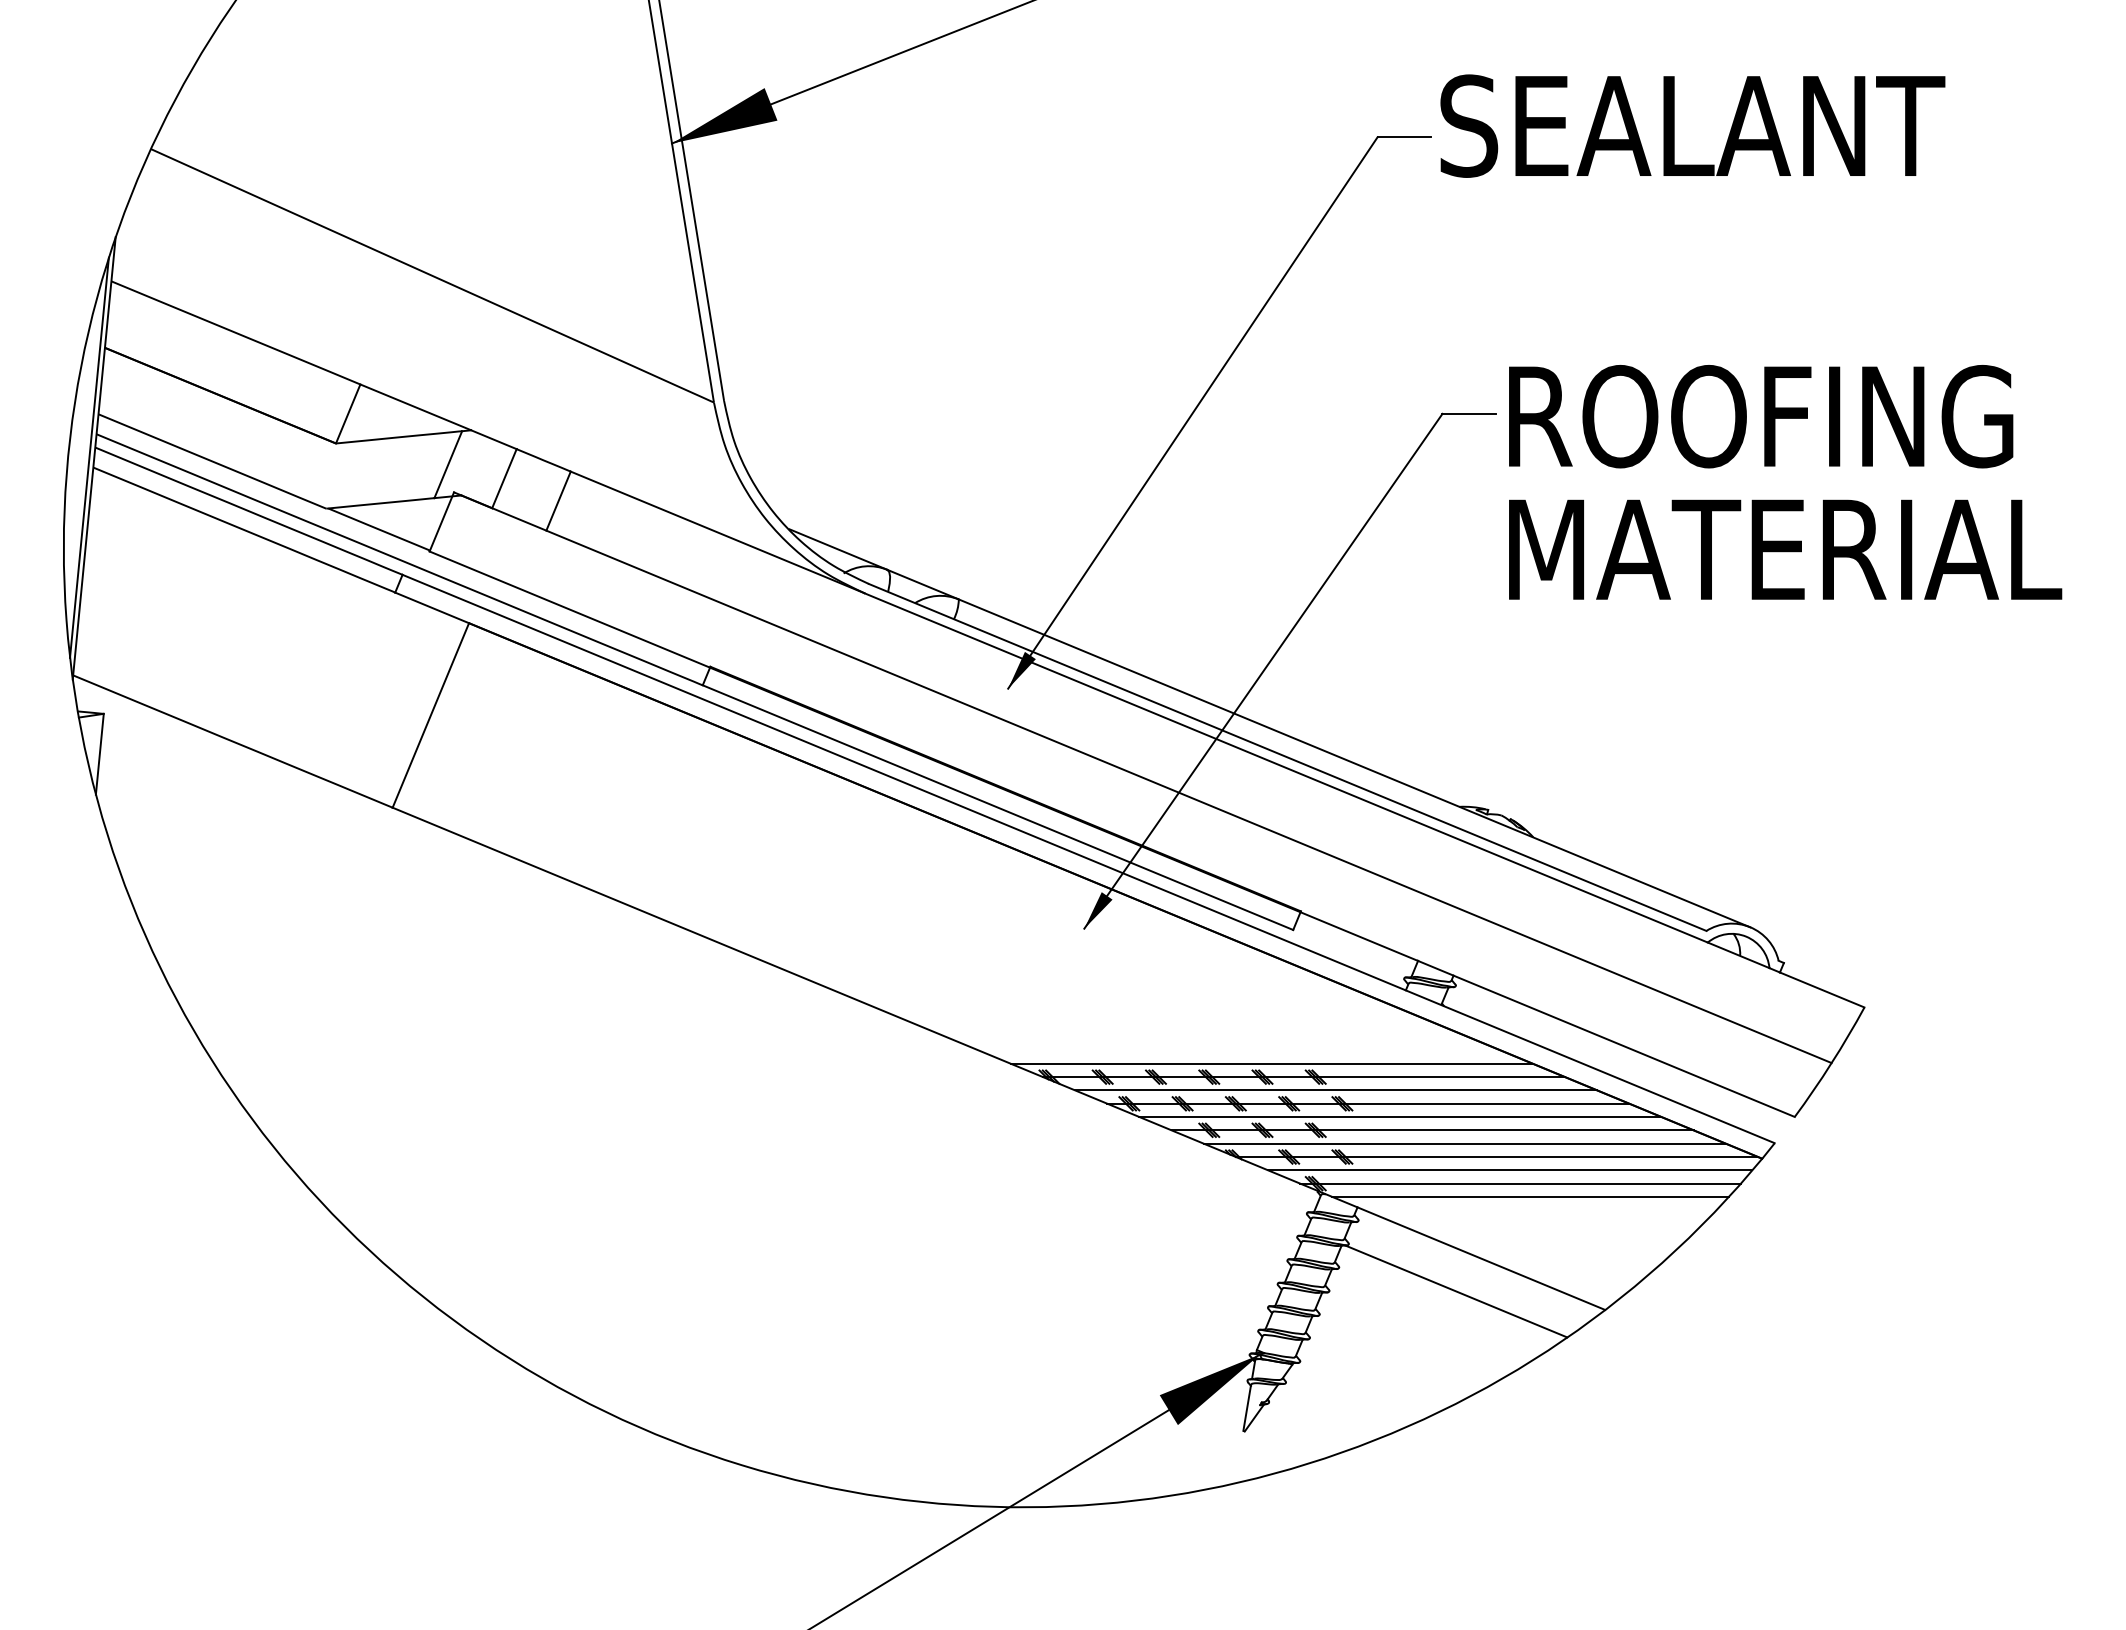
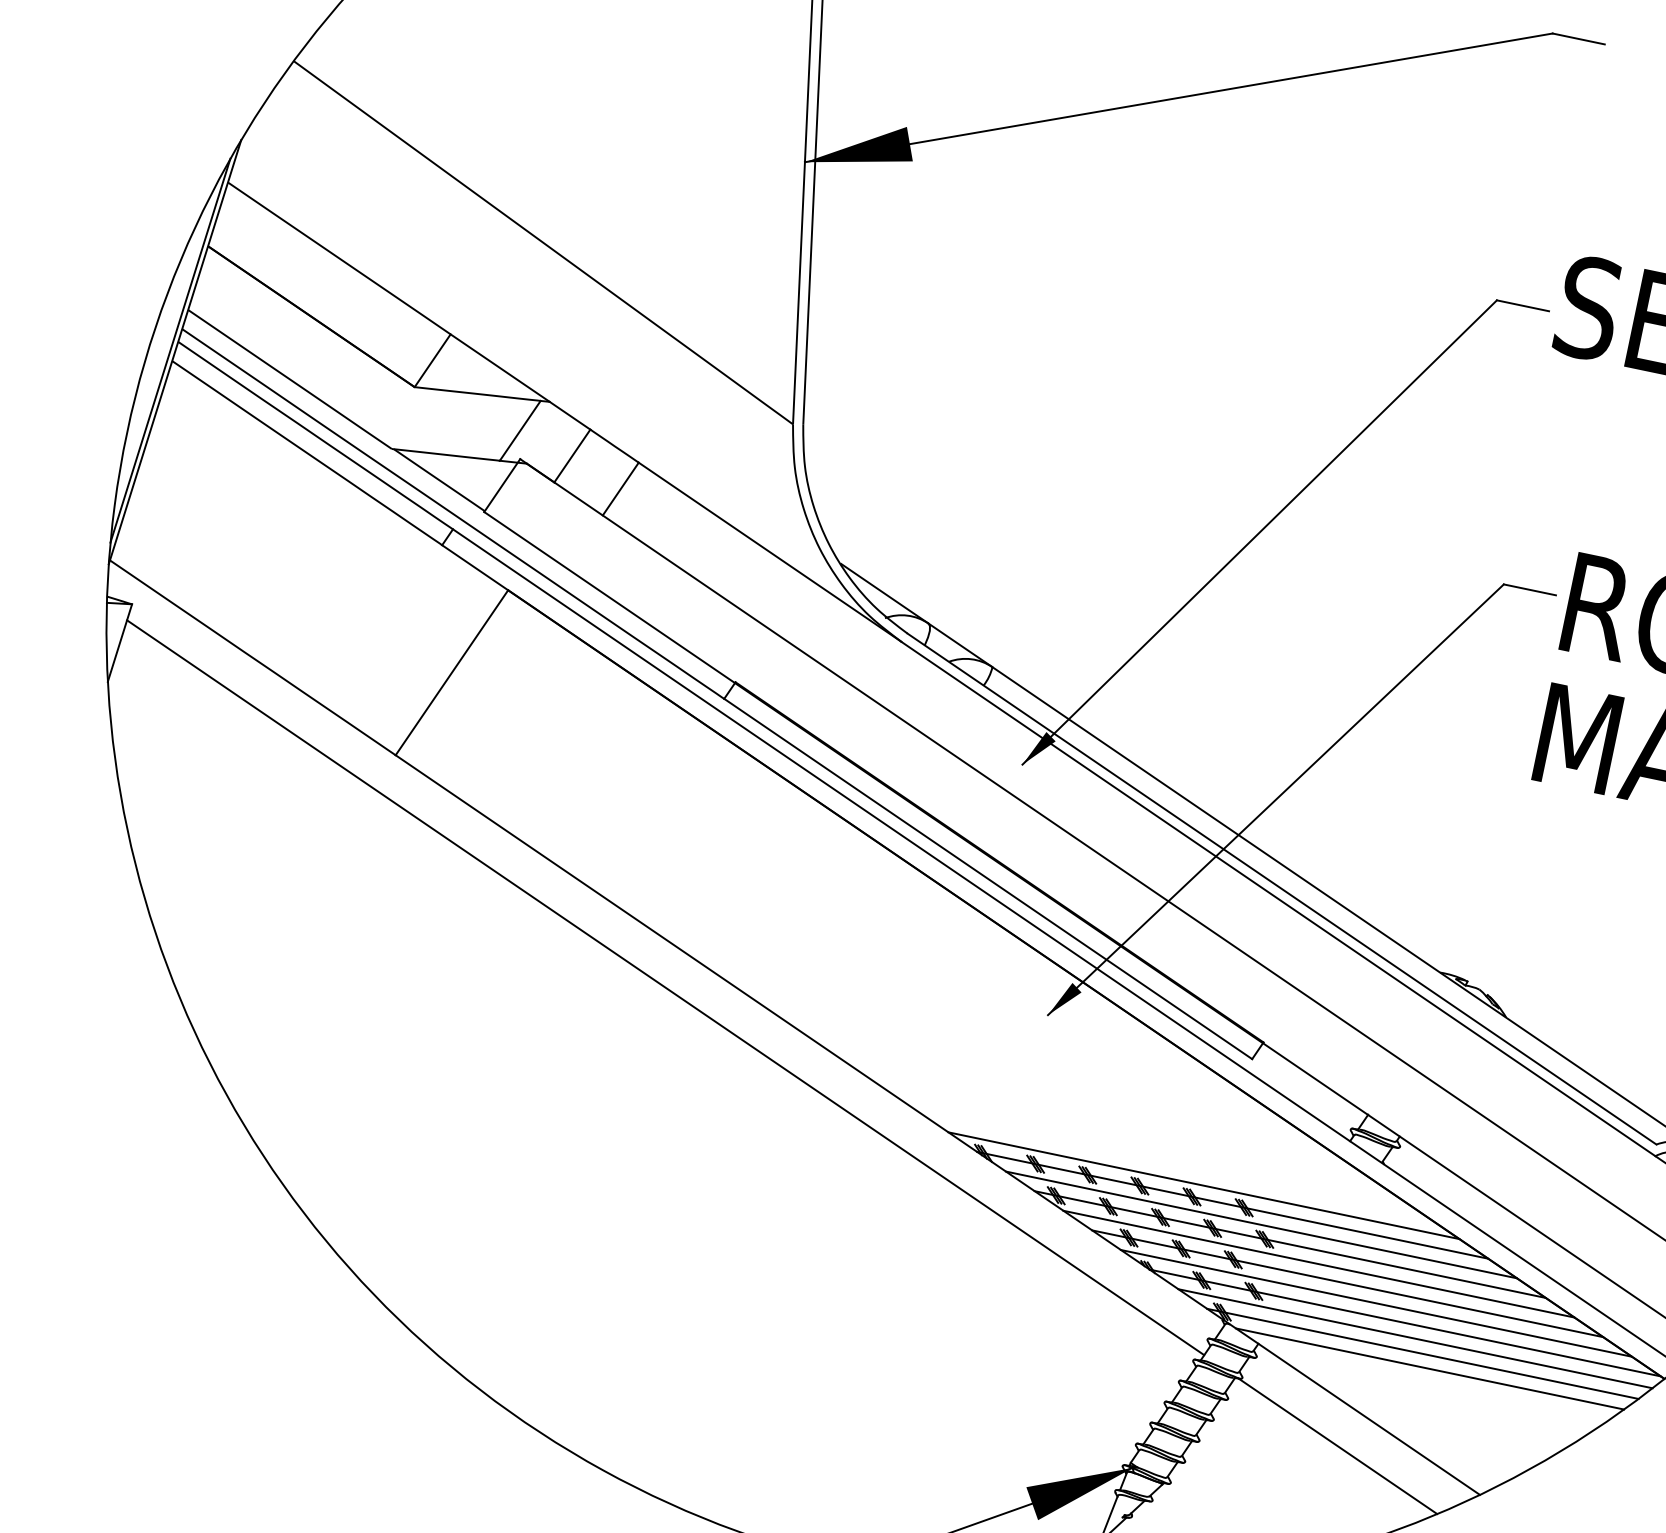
line: (704, 979) -> (665, 987), added

